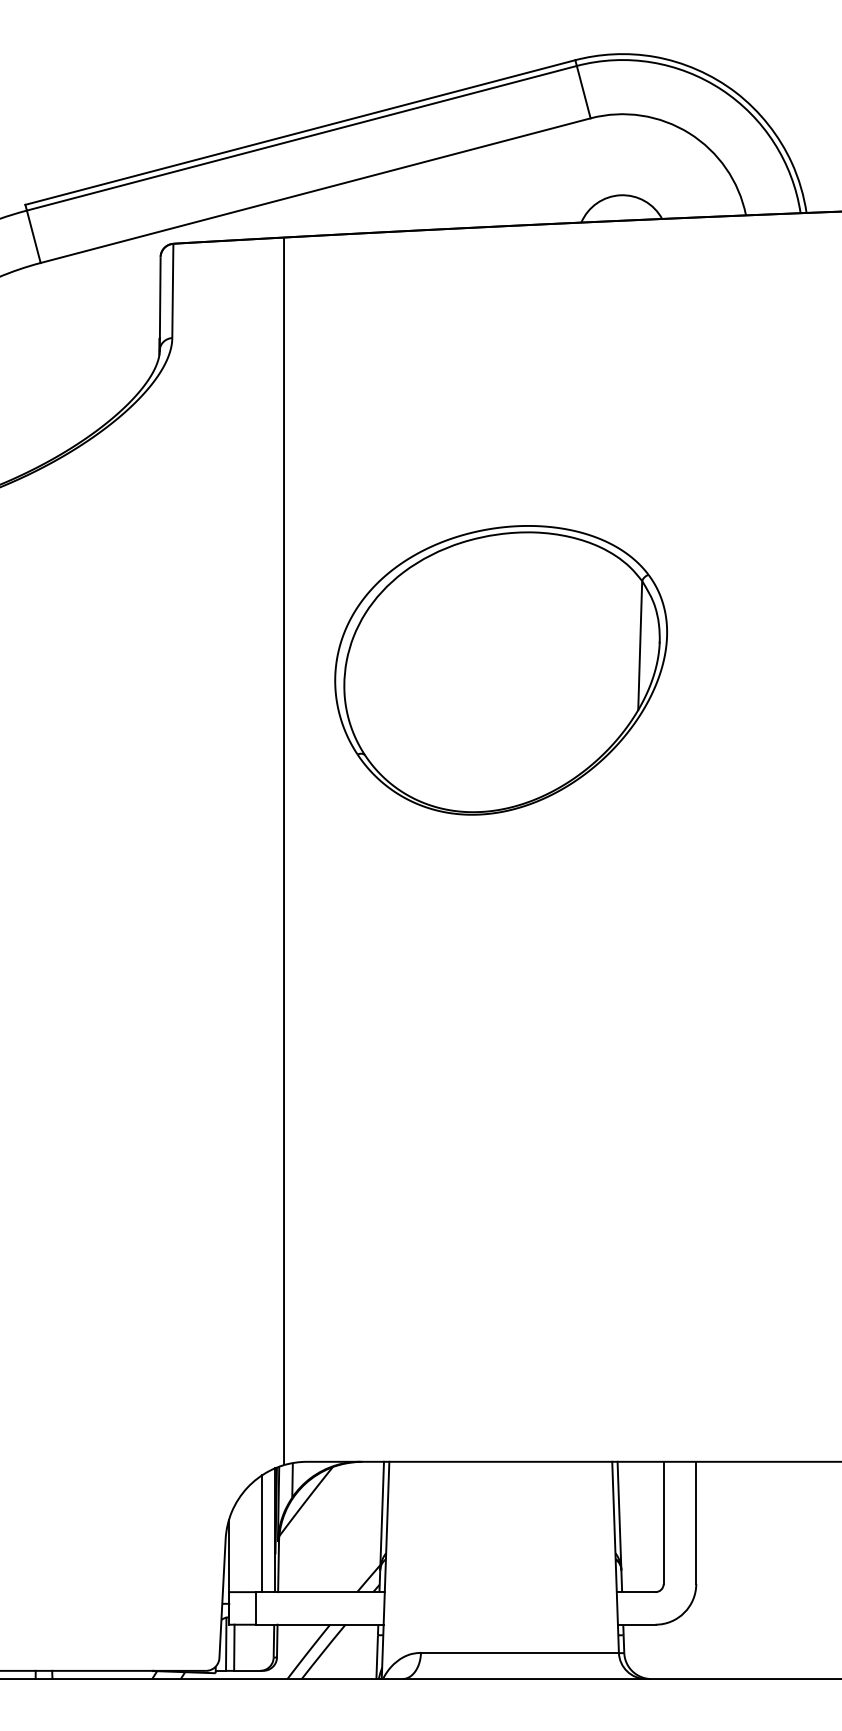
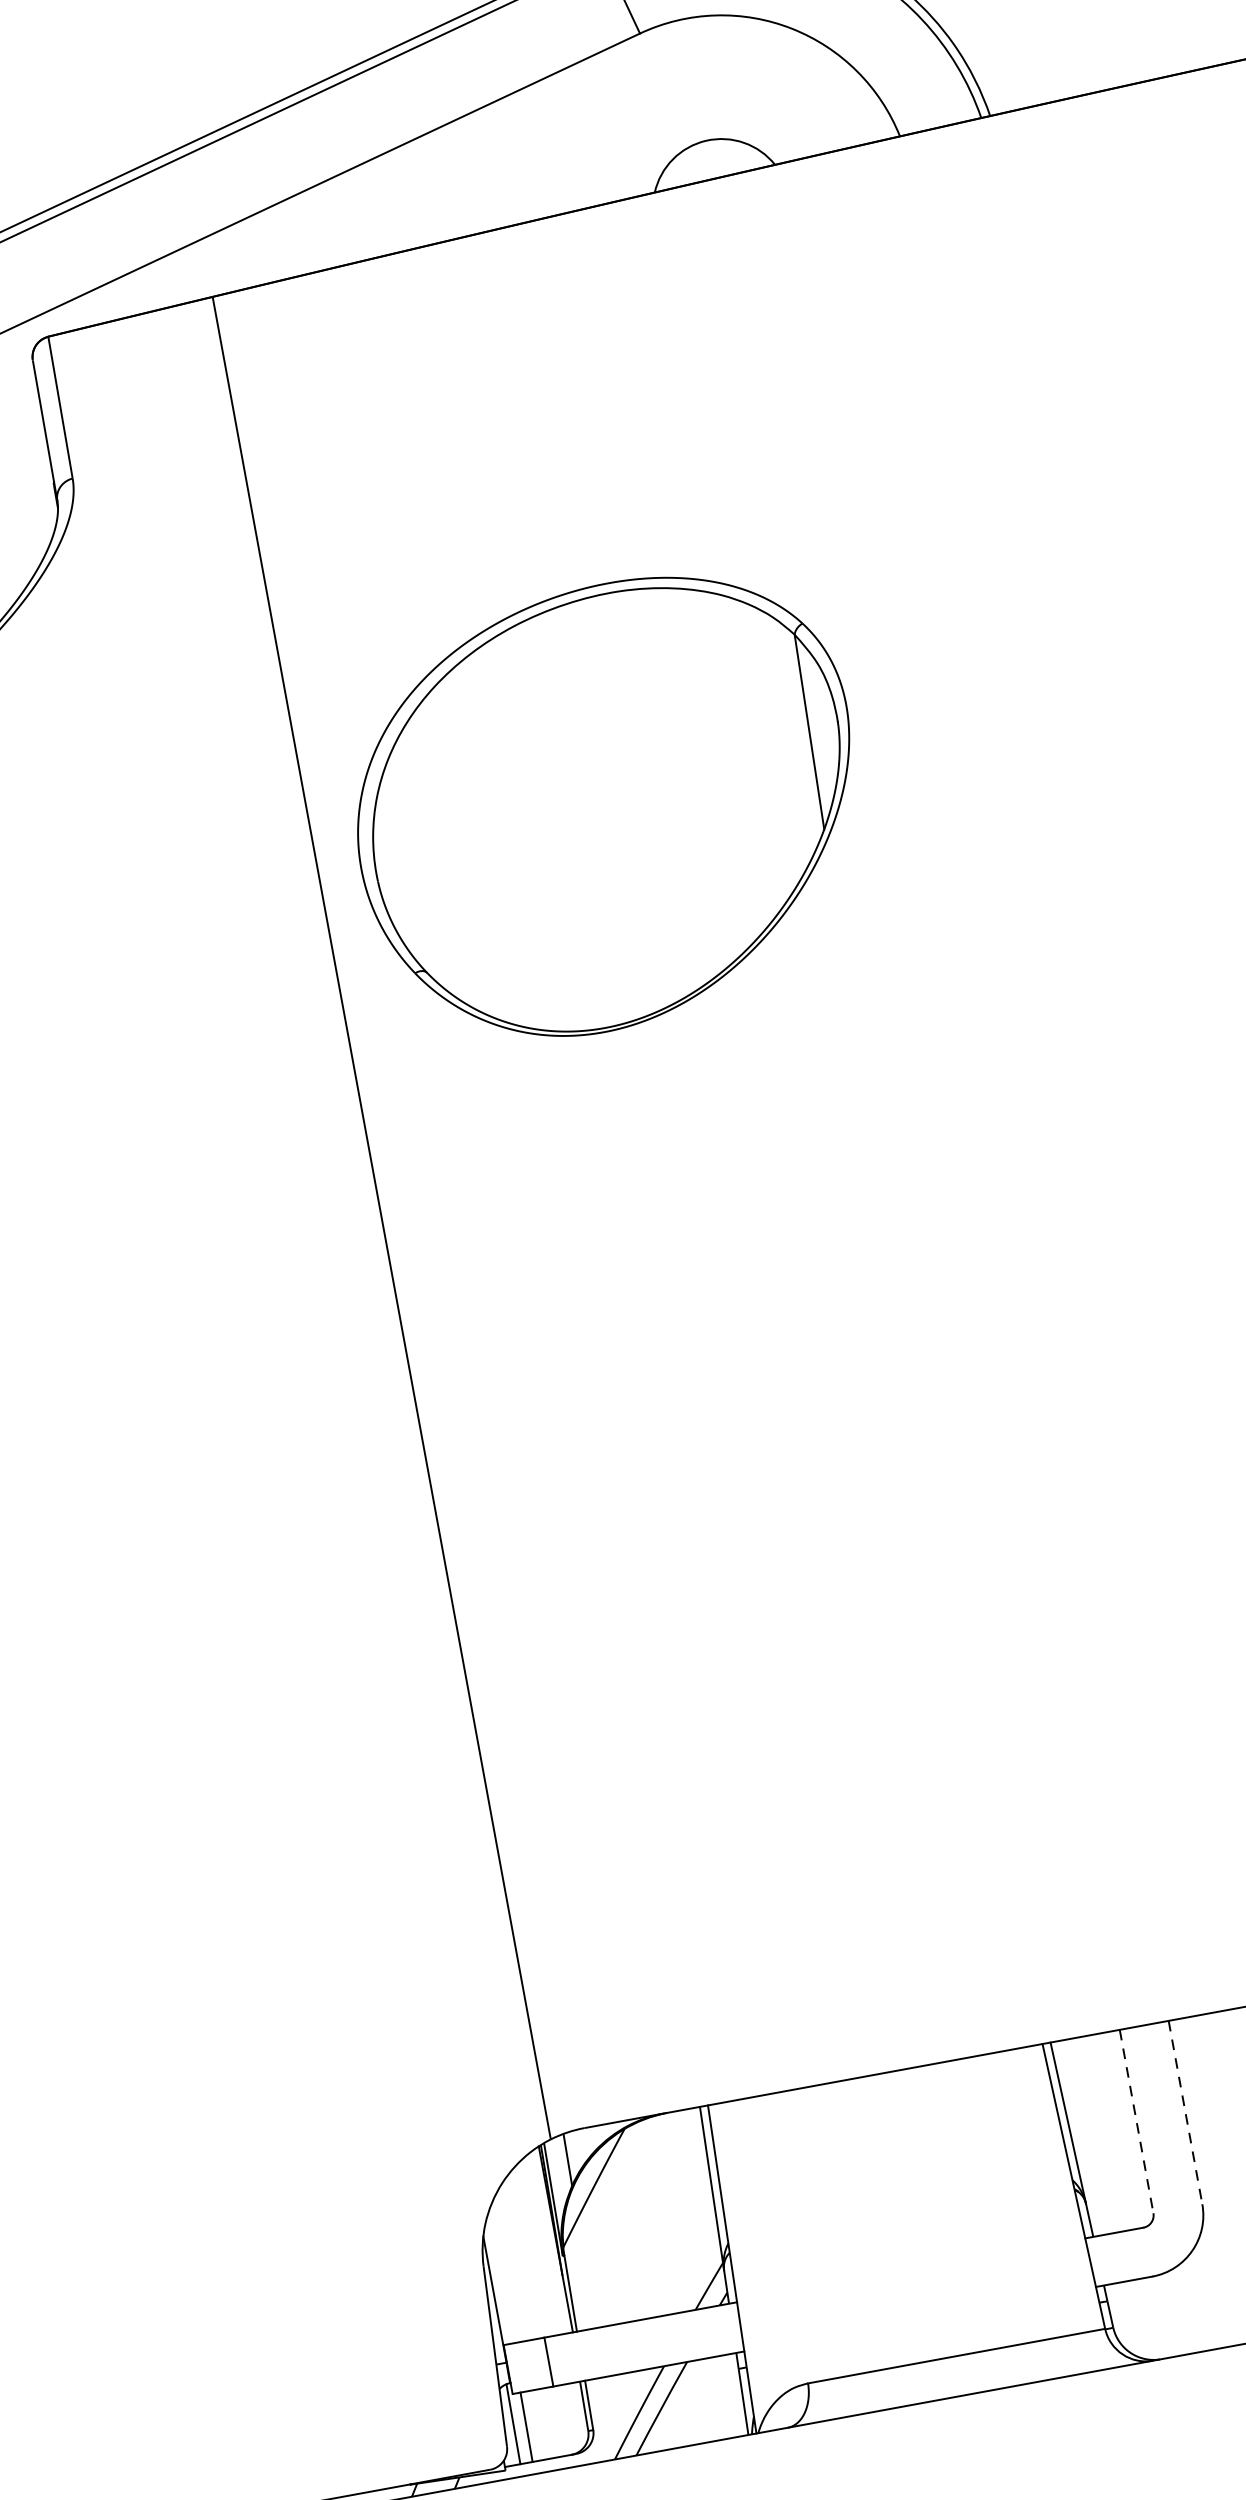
part: (500, 670) -> (606, 807), moved
line: (663, 1523) -> (1136, 2122), solid -> dashed
line: (696, 1523) -> (1185, 2113), solid -> dashed
line: (262, 1533) -> (537, 2247), removed

